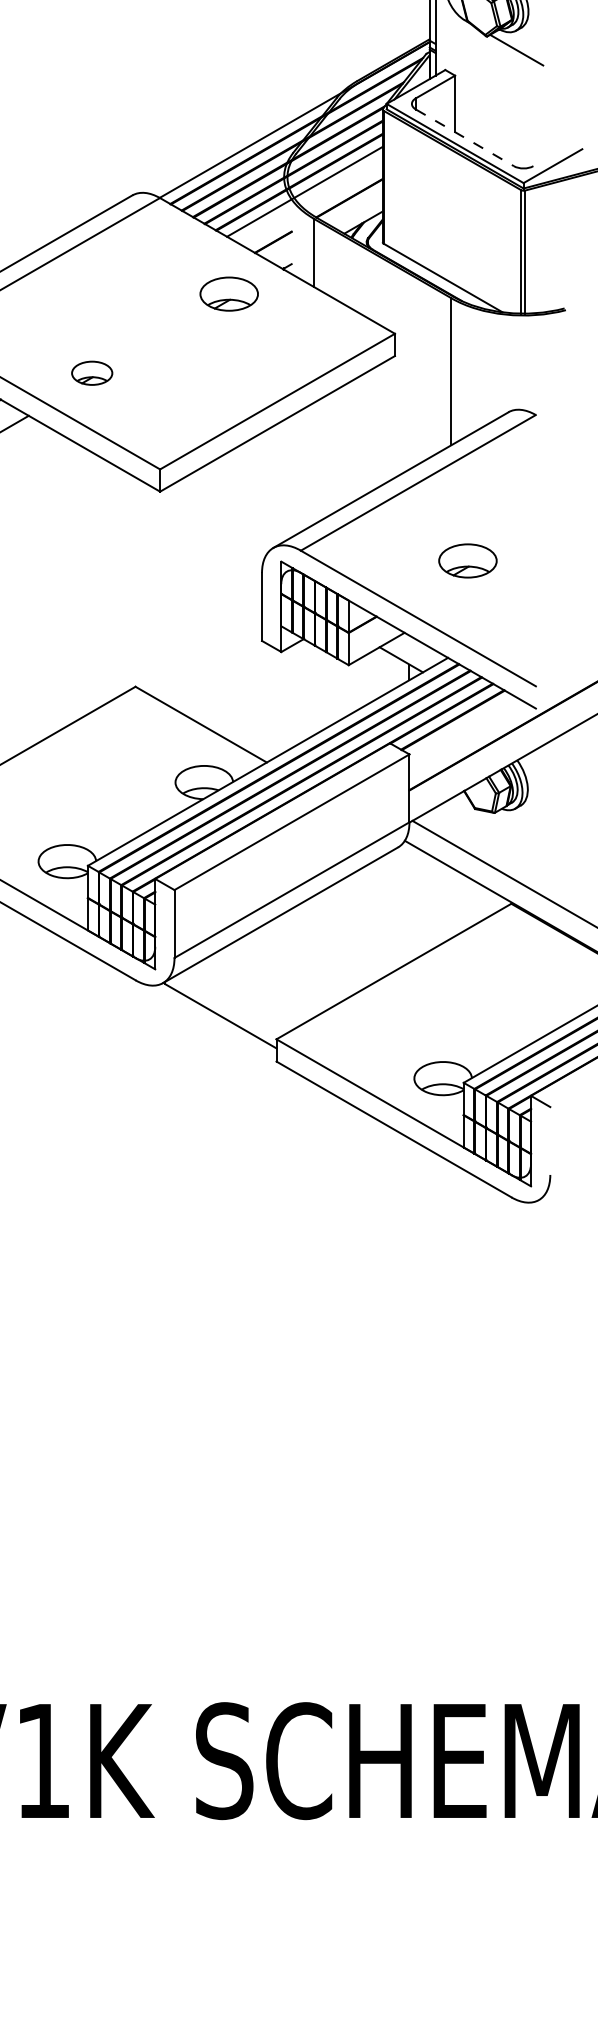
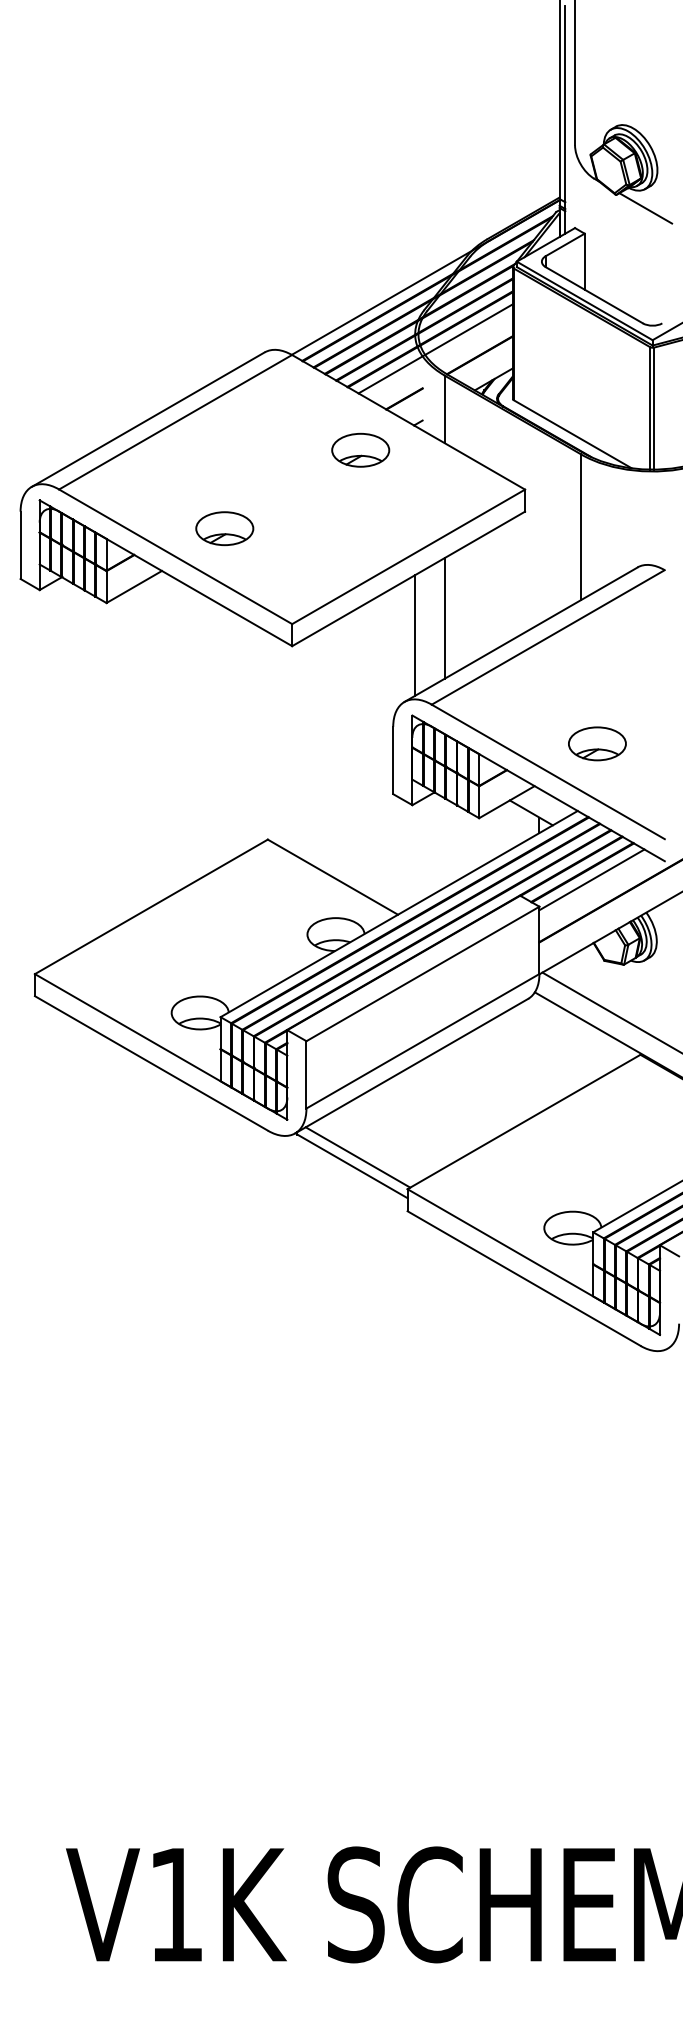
line: (464, 138) -> (594, 295), dashed -> solid
part: (91, 373) -> (224, 528), size x1.43
line: (313, 463) -> (444, 618), added
line: (284, 480) -> (415, 635), added
part: (468, 560) -> (597, 743), moved
line: (461, 726) -> (591, 879), added
line: (225, 1007) -> (357, 1157), added

